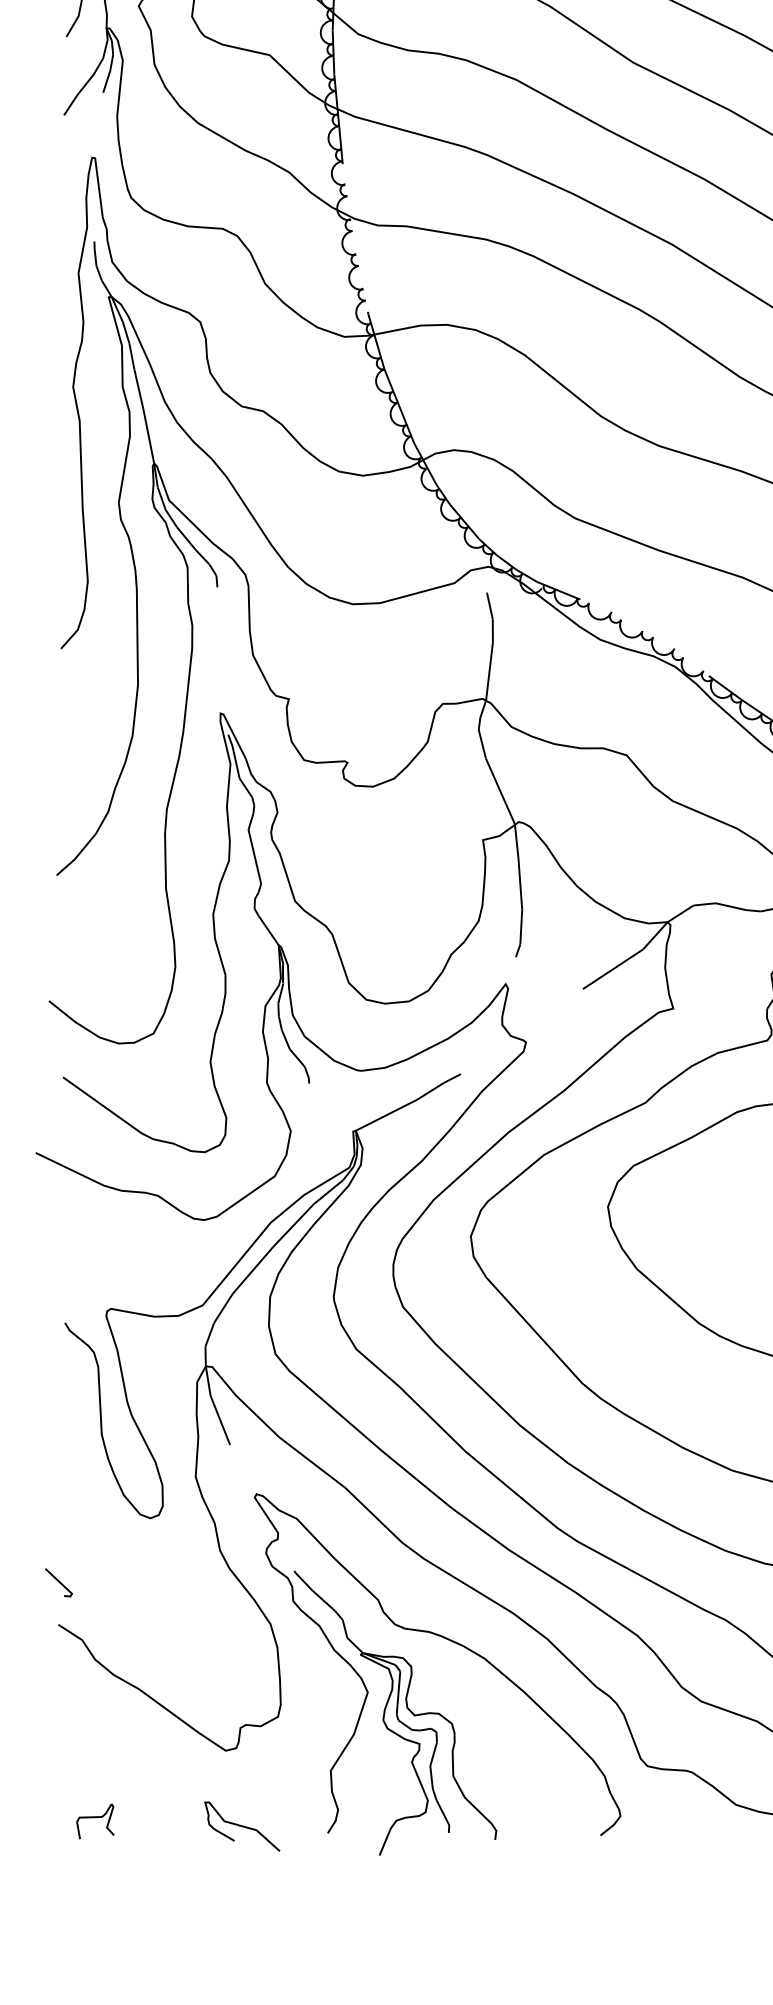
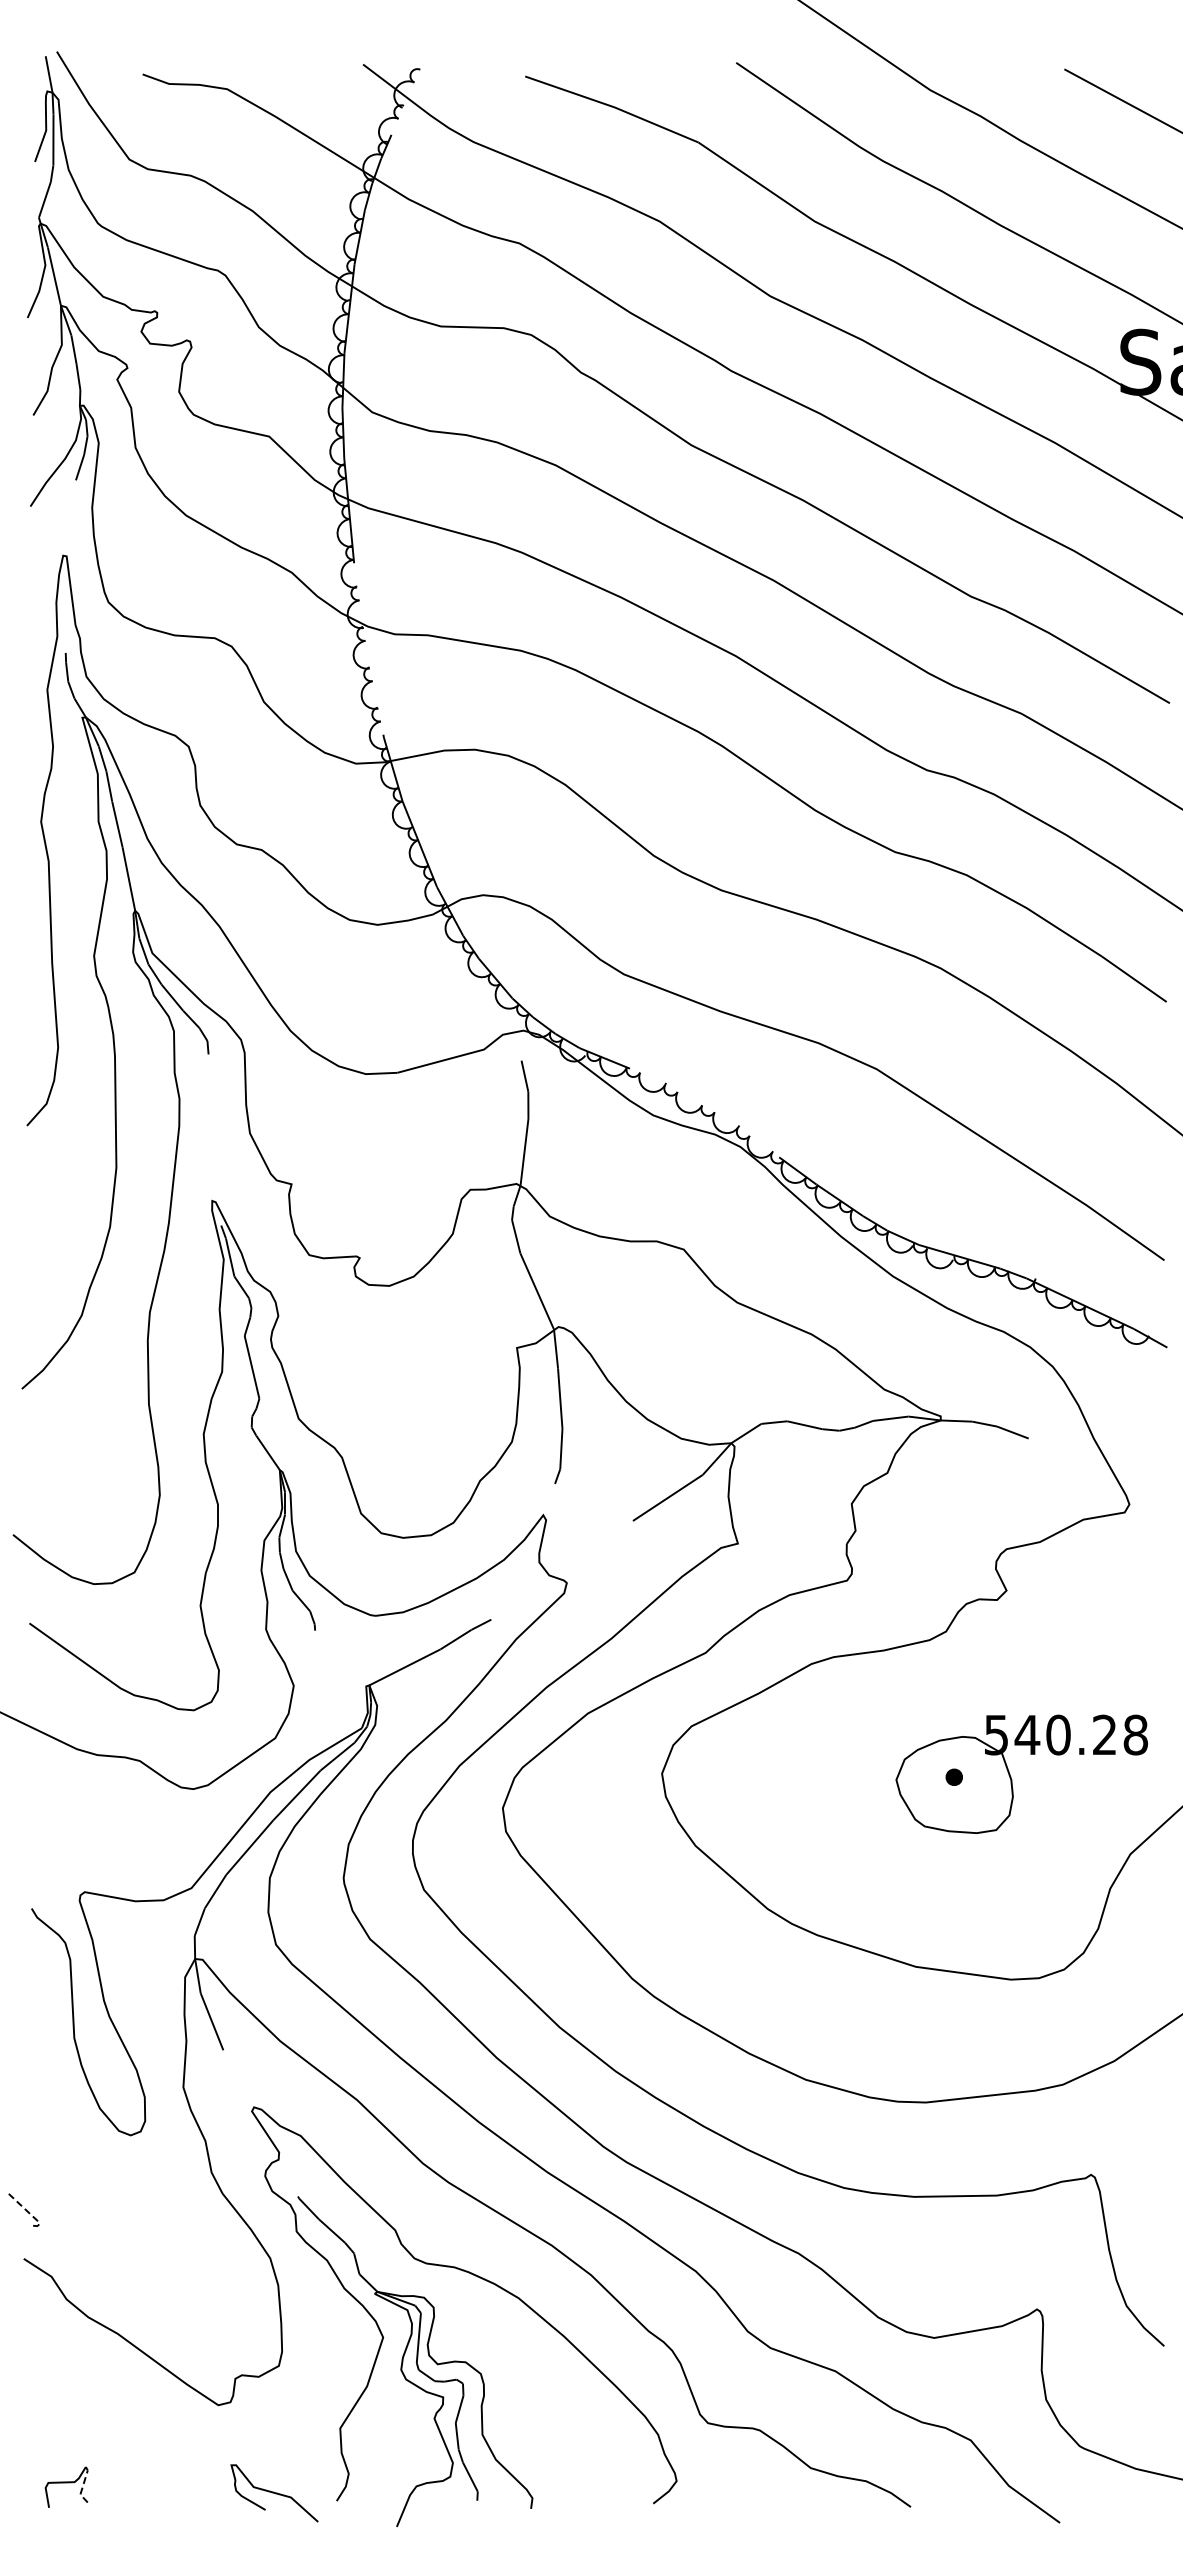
line: (63, 1585) -> (29, 2213), solid -> dashed
line: (108, 1821) -> (82, 2487), solid -> dashed
curve: (242, 1826) -> (274, 2493), moved

